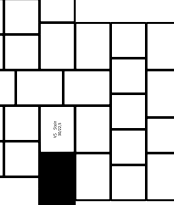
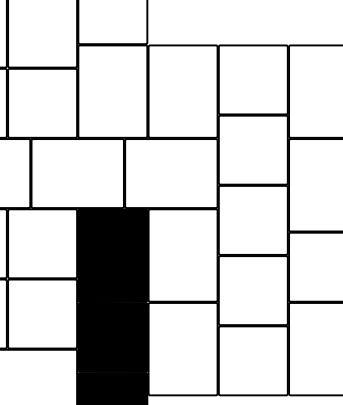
fill: (56, 128) -> (111, 253), added

